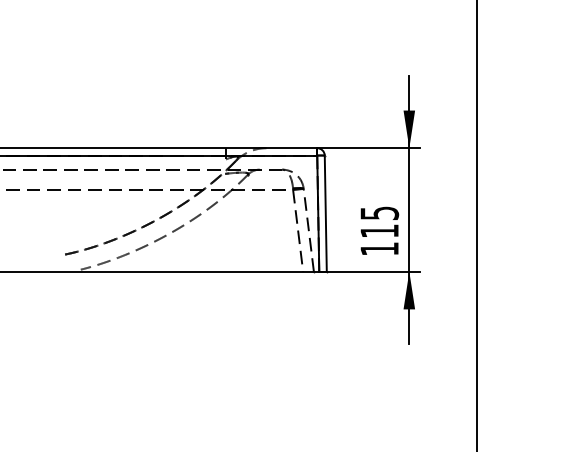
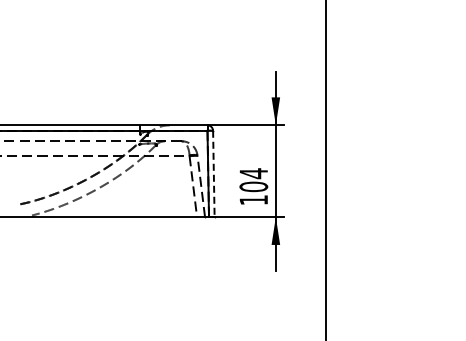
line: (325, 214) -> (213, 174), solid -> dashed
text: (379, 222) -> (253, 180), 115 -> 104

